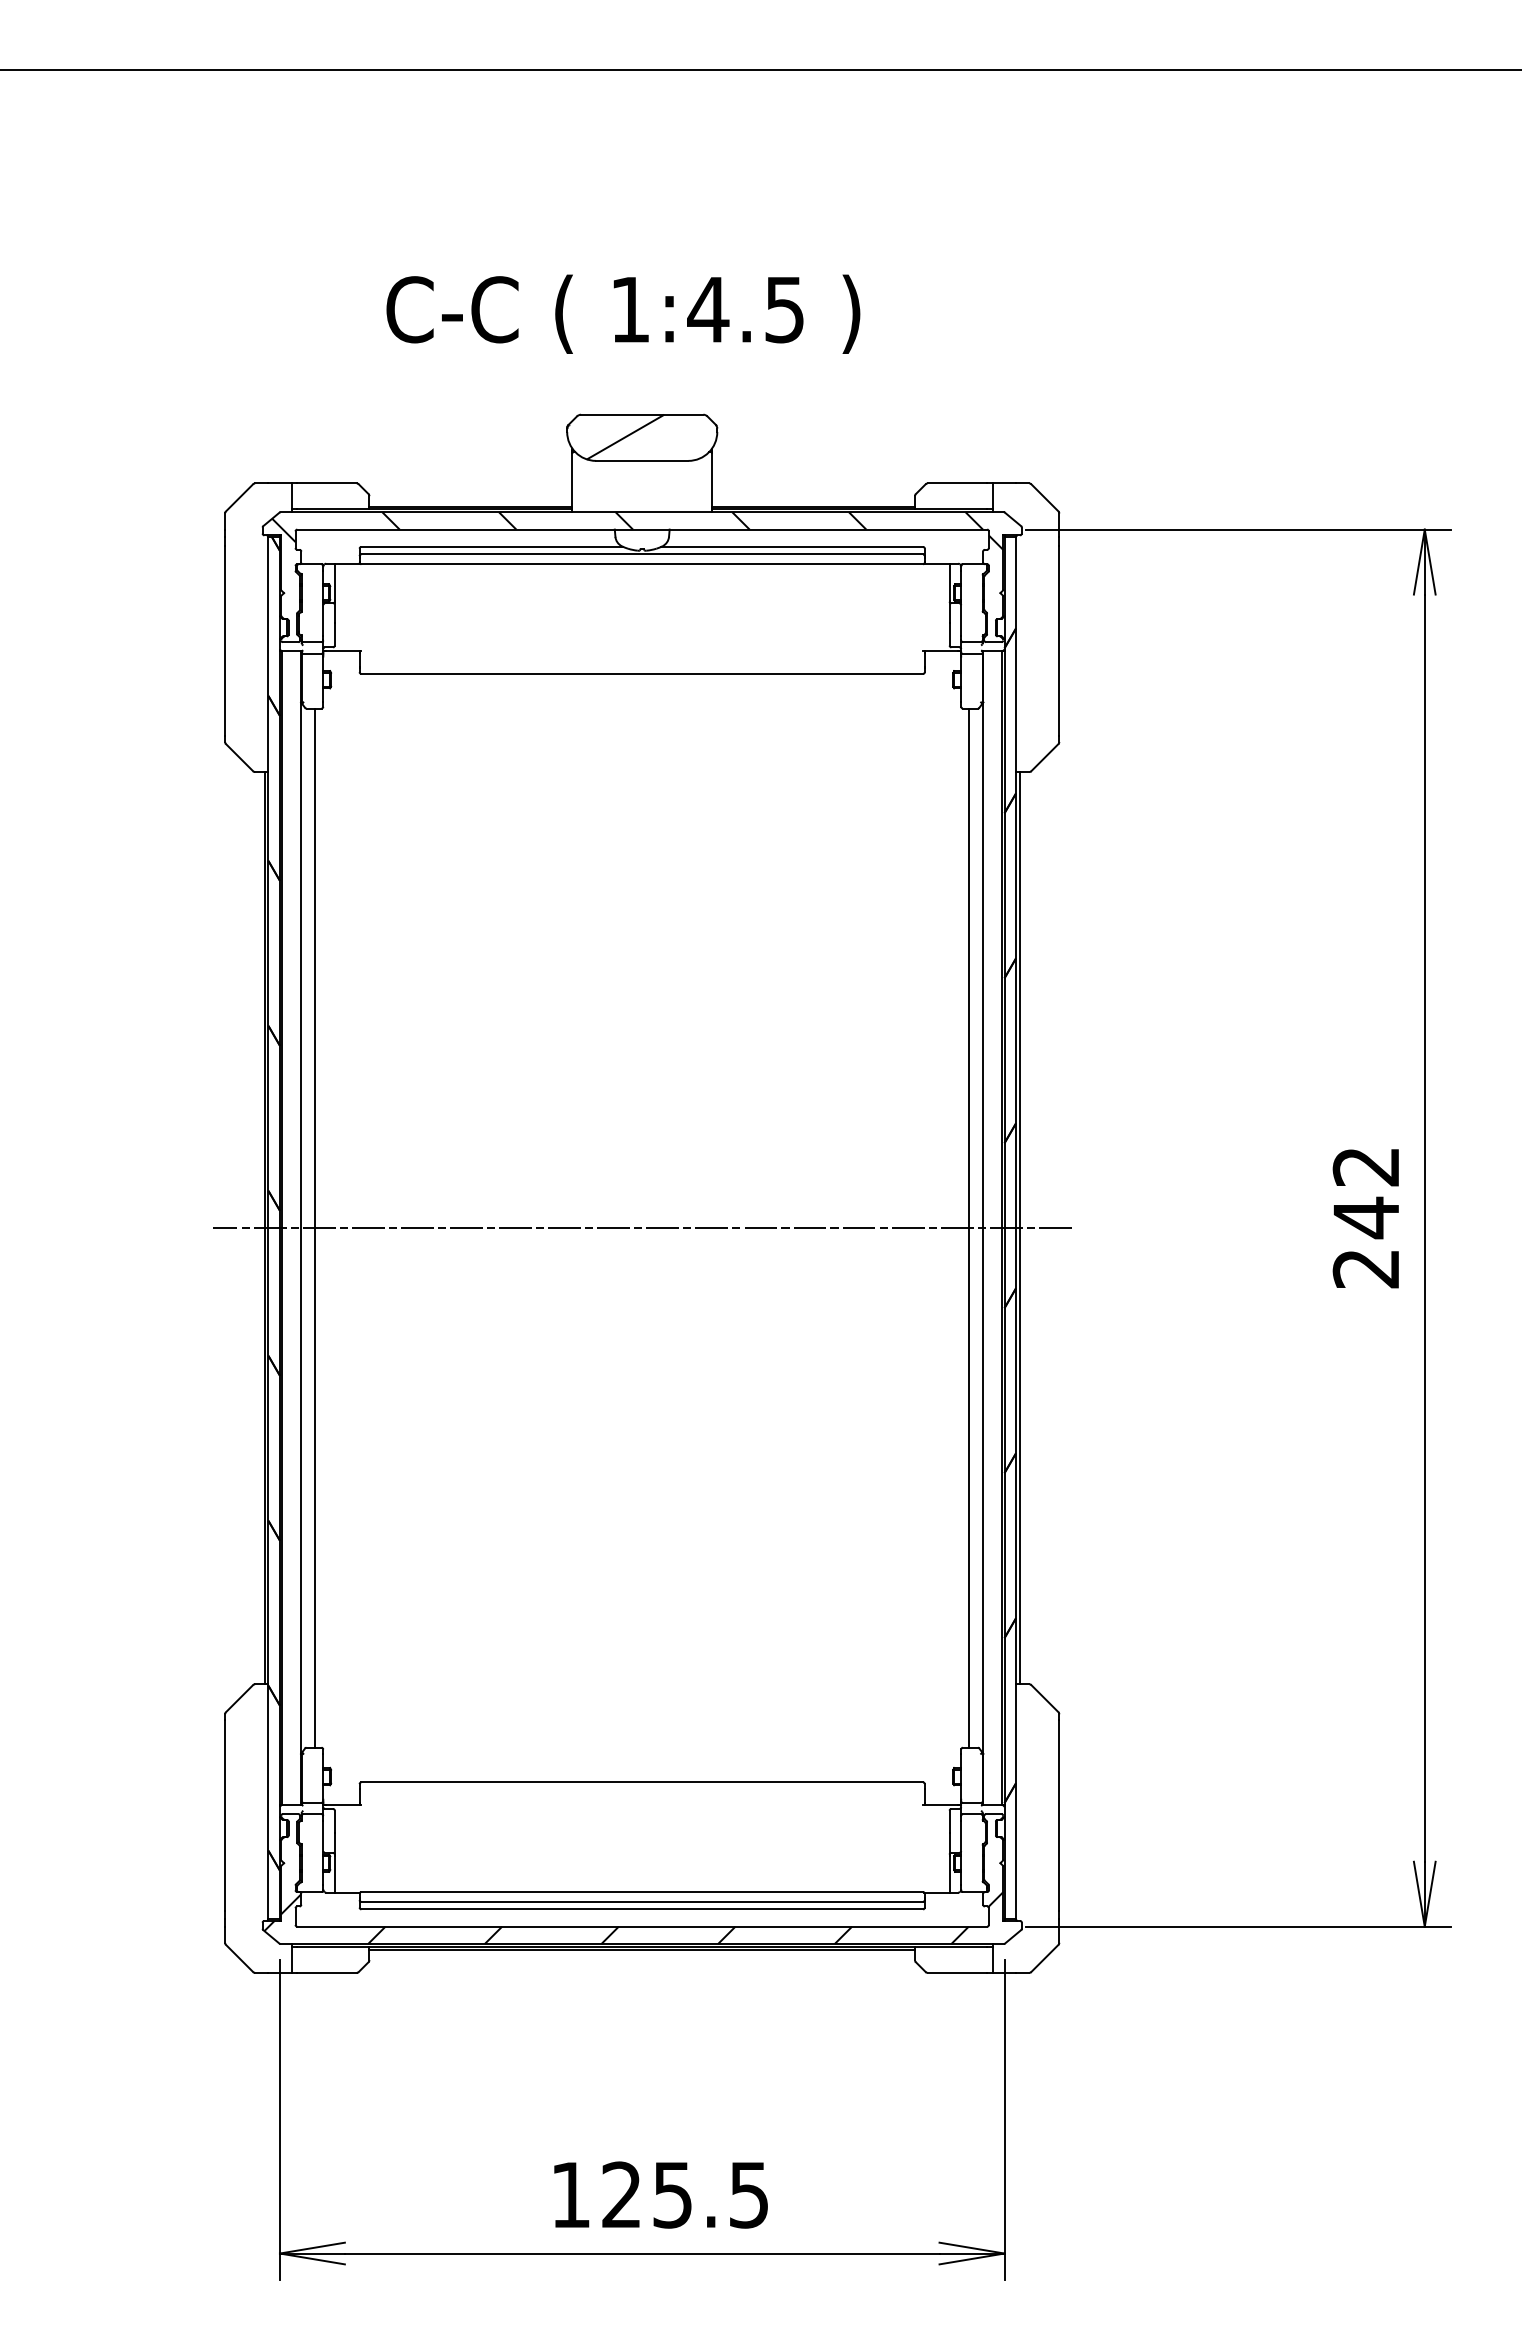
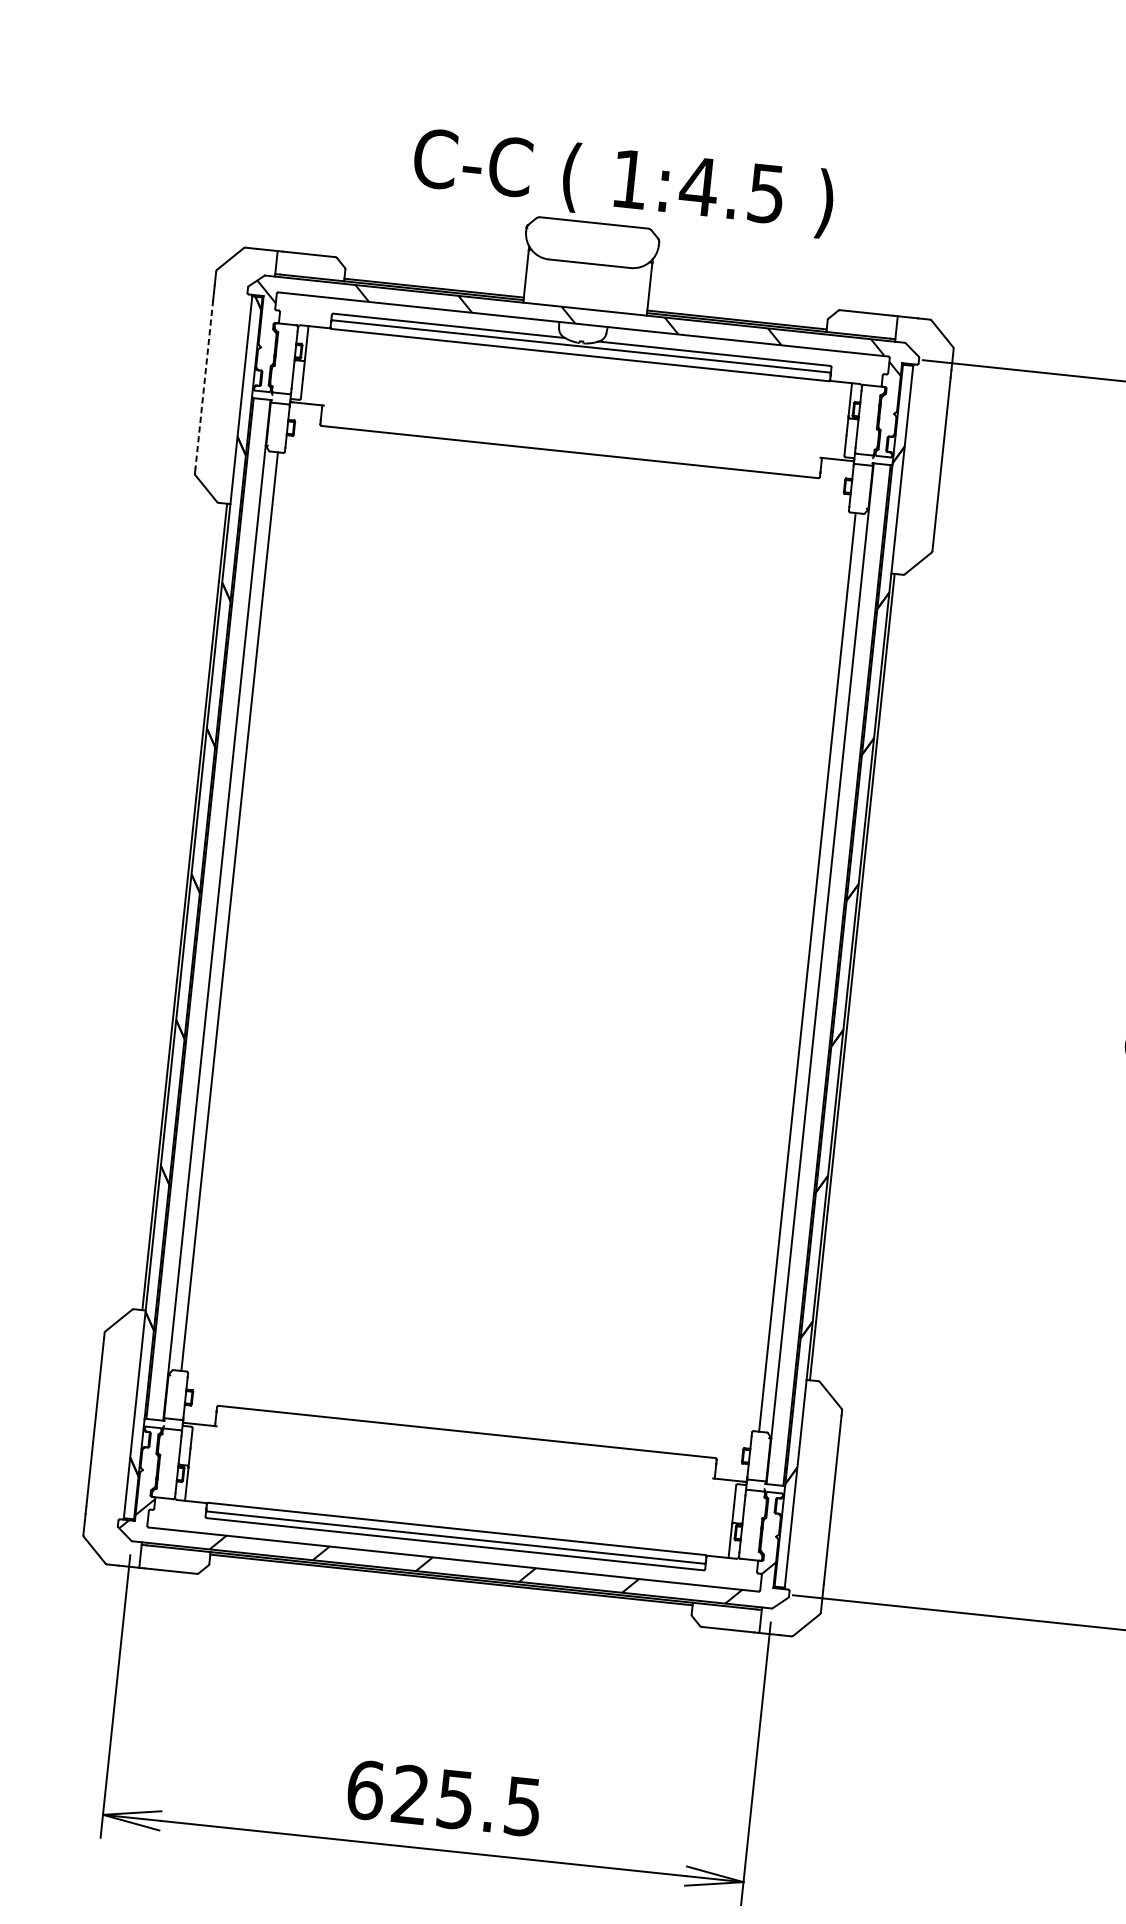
text: (623, 313) -> (623, 182), moved
hatch: (625, 436) -> (577, 240), removed
line: (225, 641) -> (204, 384), solid -> dashed
line: (641, 1228) -> (517, 942), removed
text: (571, 2194) -> (366, 1789), 125.5 -> 625.5

